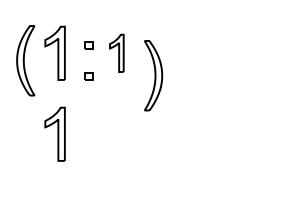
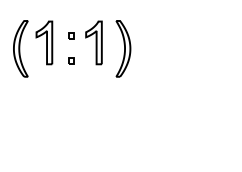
part: (116, 52) -> (93, 42), size x1.43
part: (153, 75) -> (123, 48), moved
part: (55, 133) -> (44, 107), removed

